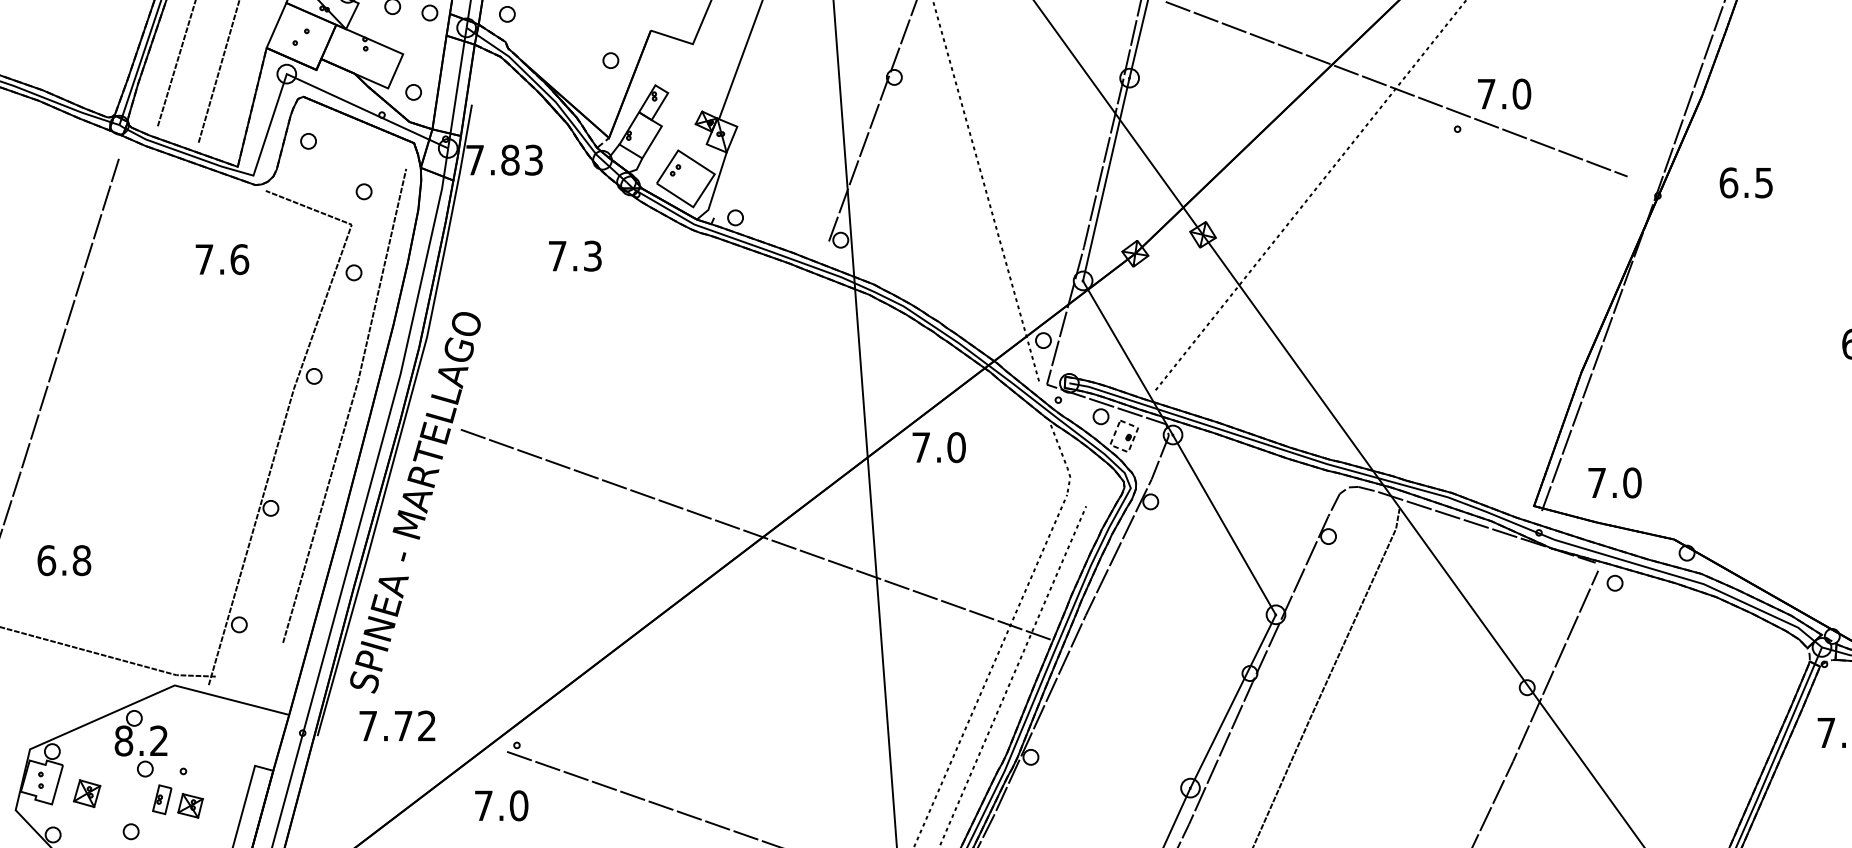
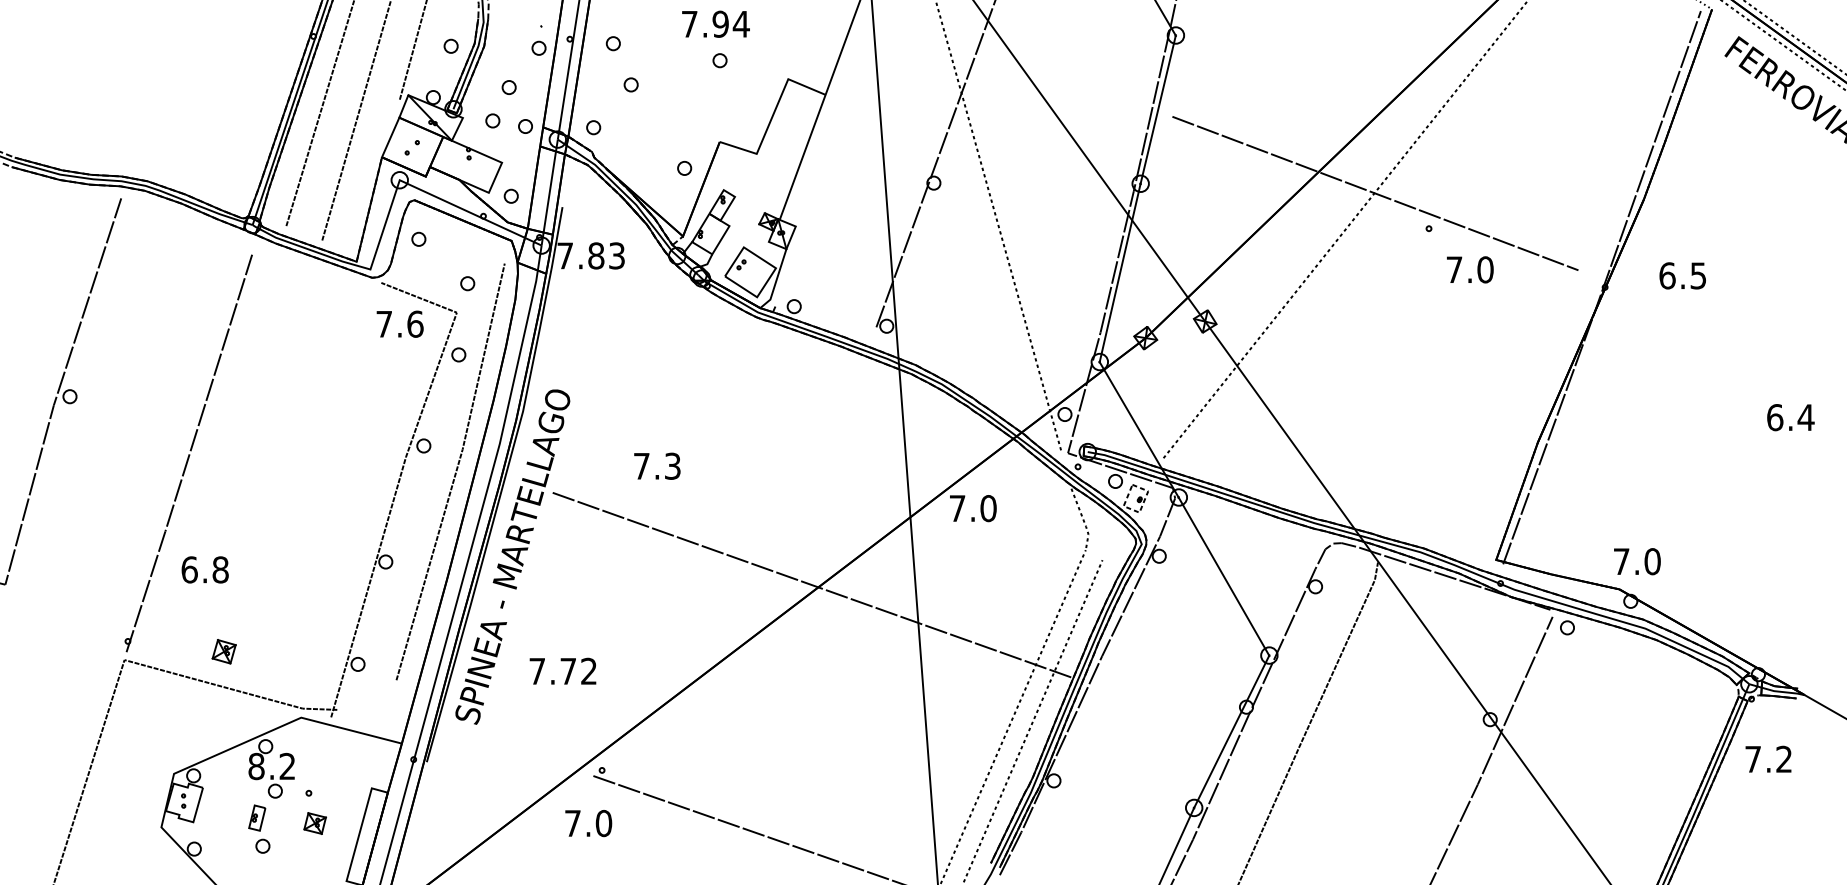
text: (1504, 93) -> (1470, 269), moved
text: (575, 255) -> (657, 465), moved
text: (221, 258) -> (399, 323), moved
text: (1615, 482) -> (1637, 561), moved
text: (63, 560) -> (204, 569), moved
text: (396, 725) -> (562, 670), moved
part: (86, 793) -> (223, 651), moved
part: (162, 798) -> (257, 817), moved

